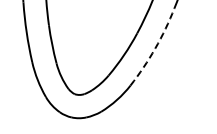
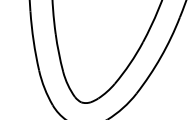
arc: (155, 48) -> (161, 57), dashed -> solid

